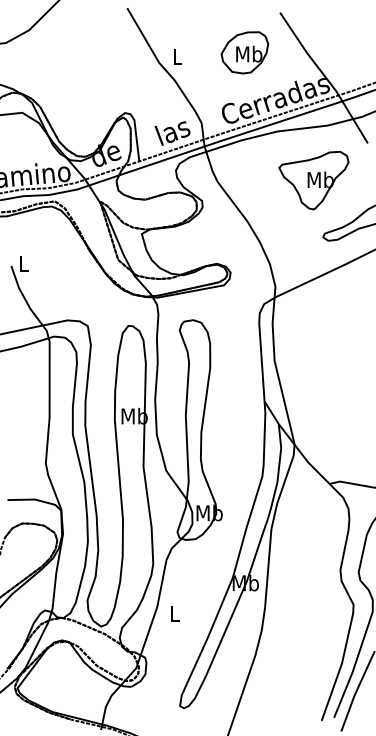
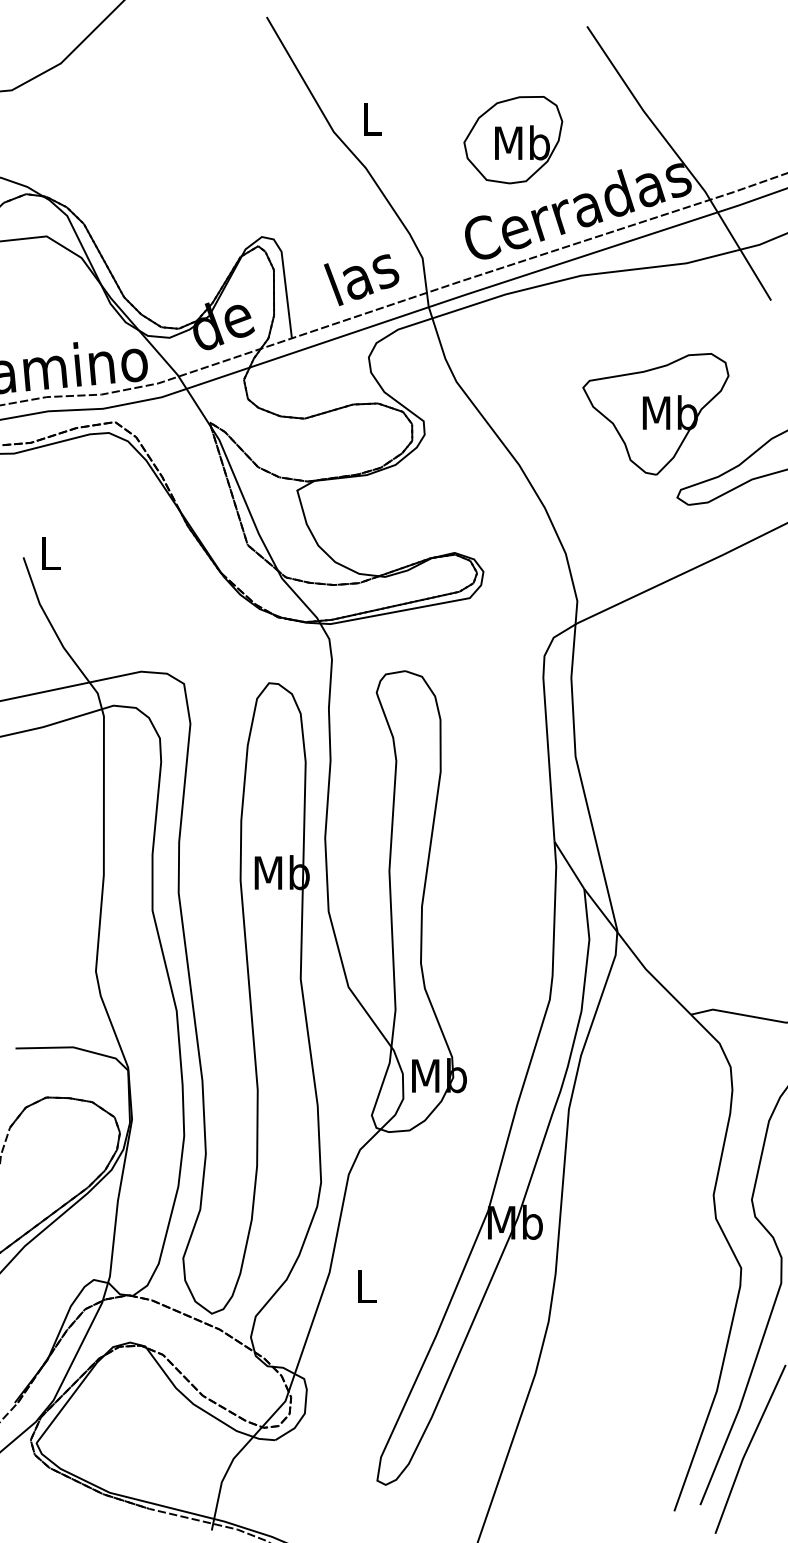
part: (244, 52) -> (512, 139), moved
part: (313, 180) -> (655, 414), moved

